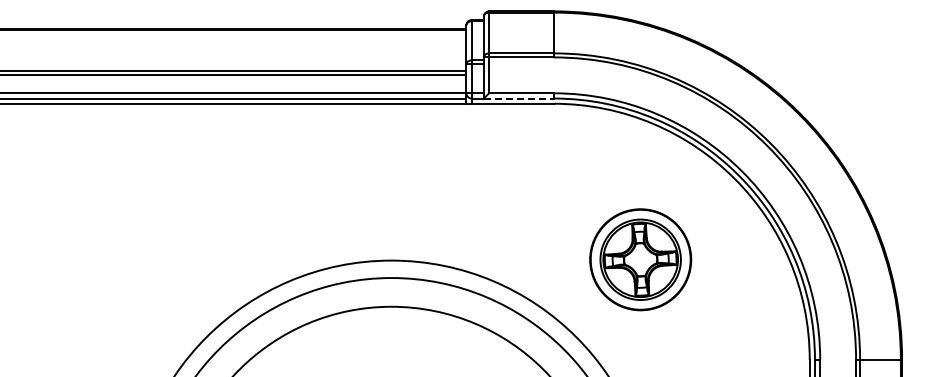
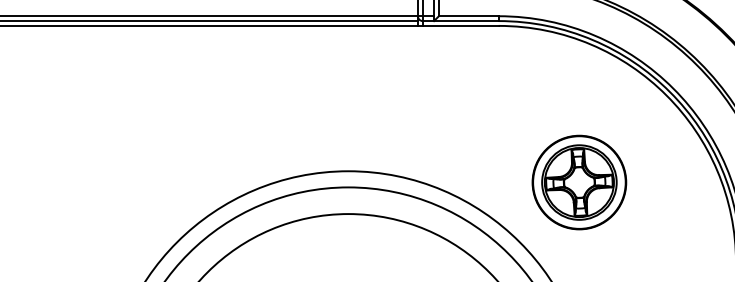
line: (518, 98) -> (466, 21), dashed -> solid
part: (640, 259) -> (579, 182), moved

